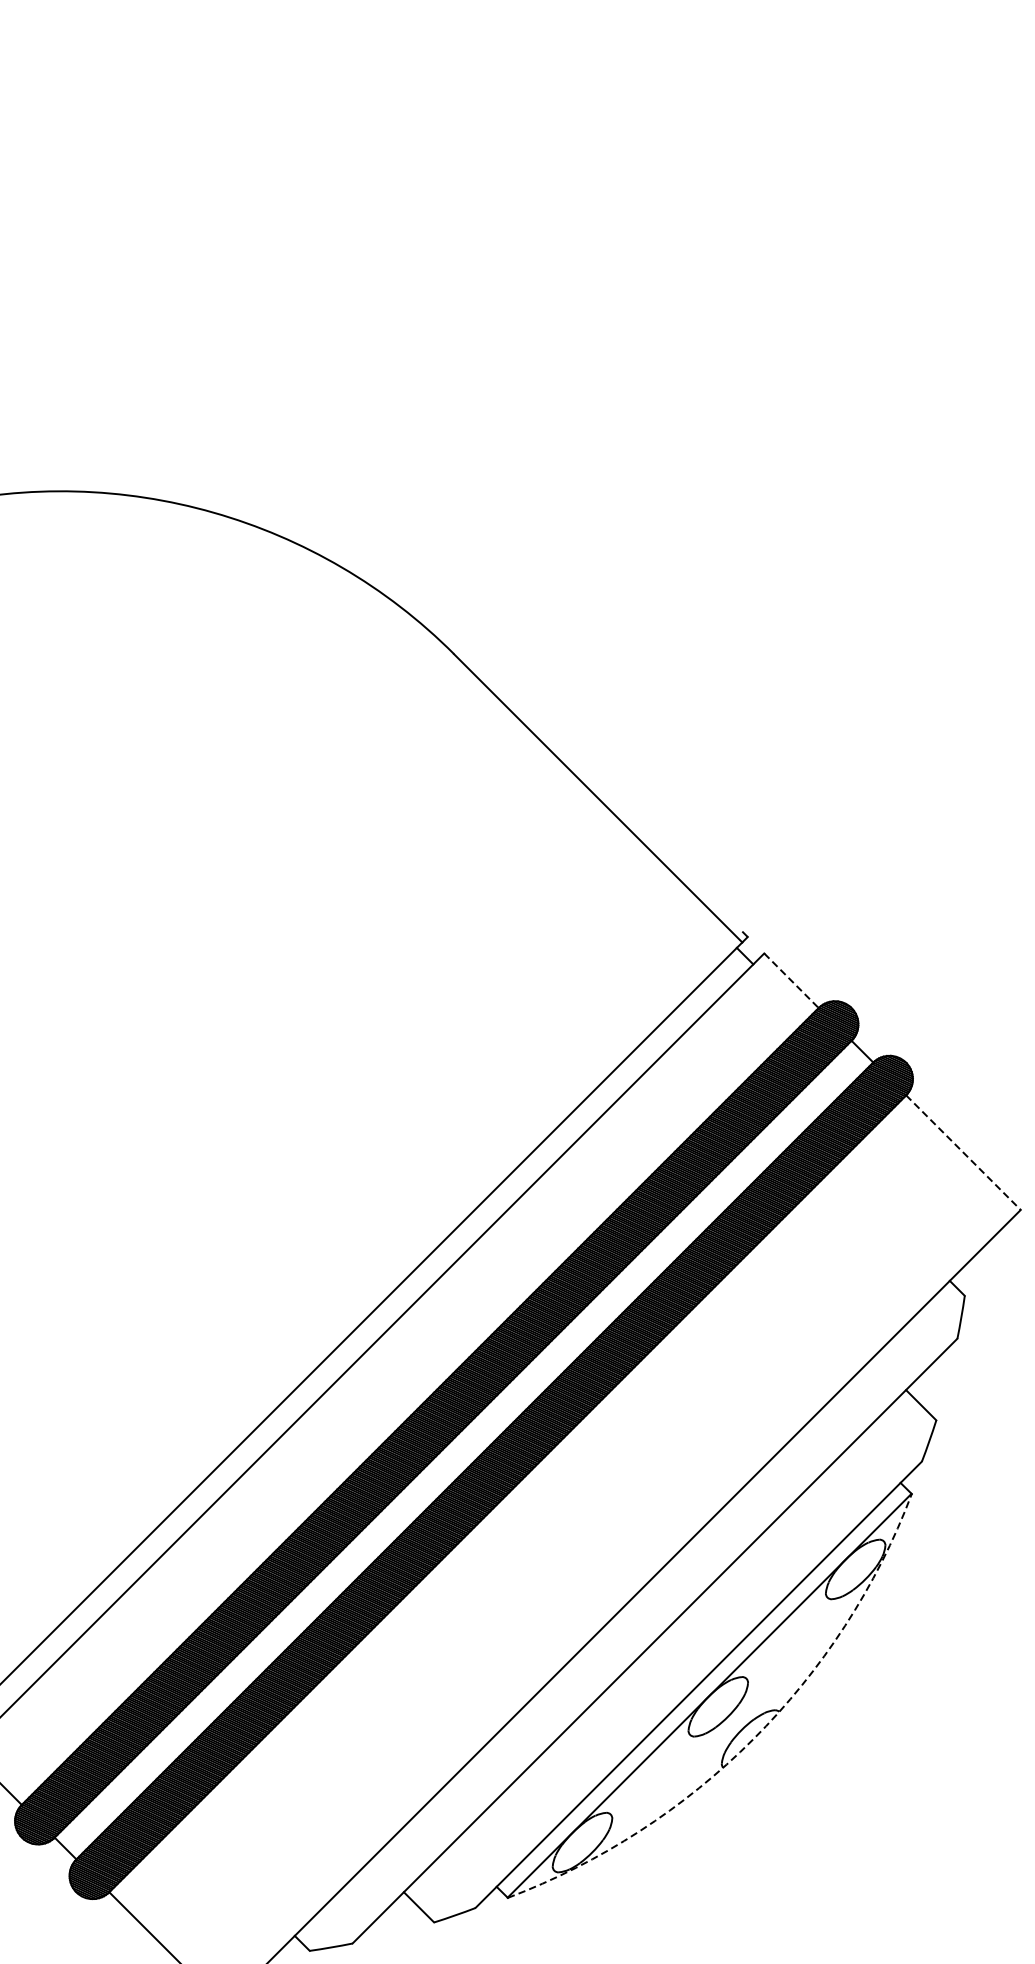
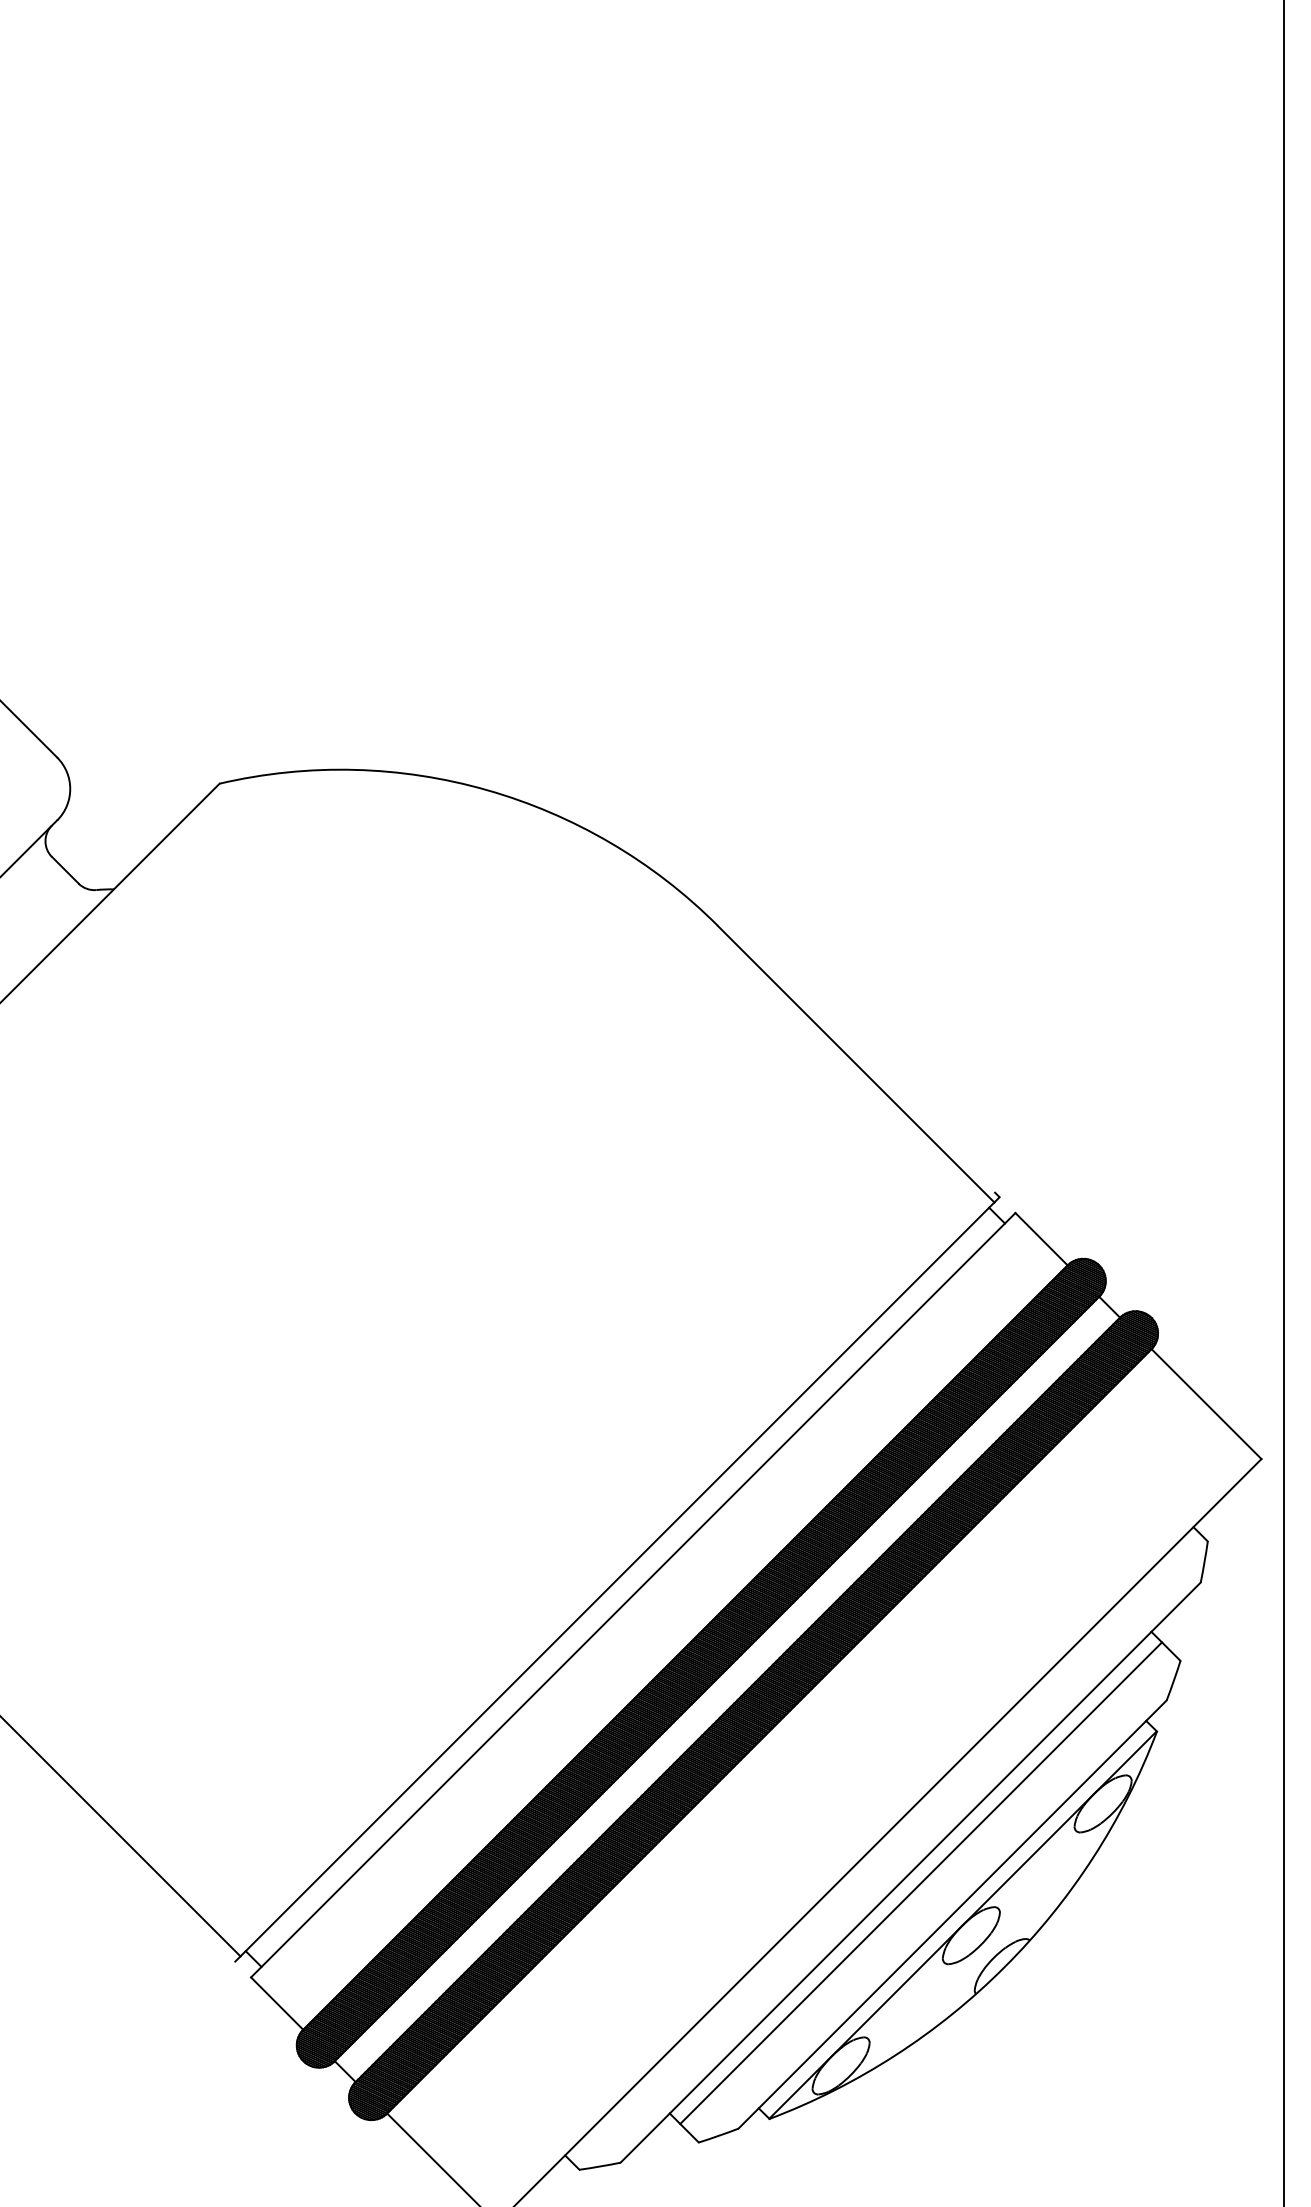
line: (791, 981) -> (1041, 1239), dashed -> solid
line: (963, 1153) -> (1206, 1404), dashed -> solid
line: (666, 1651) -> (921, 1882), added
arc: (752, 1738) -> (1004, 1966), dashed -> solid

